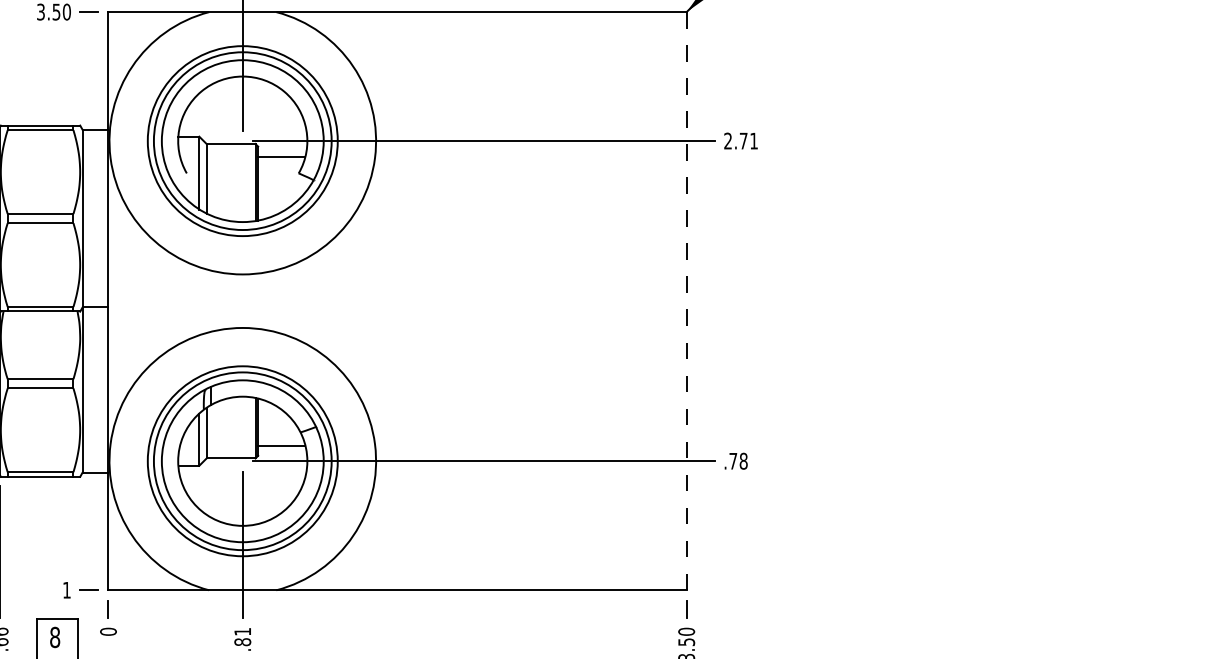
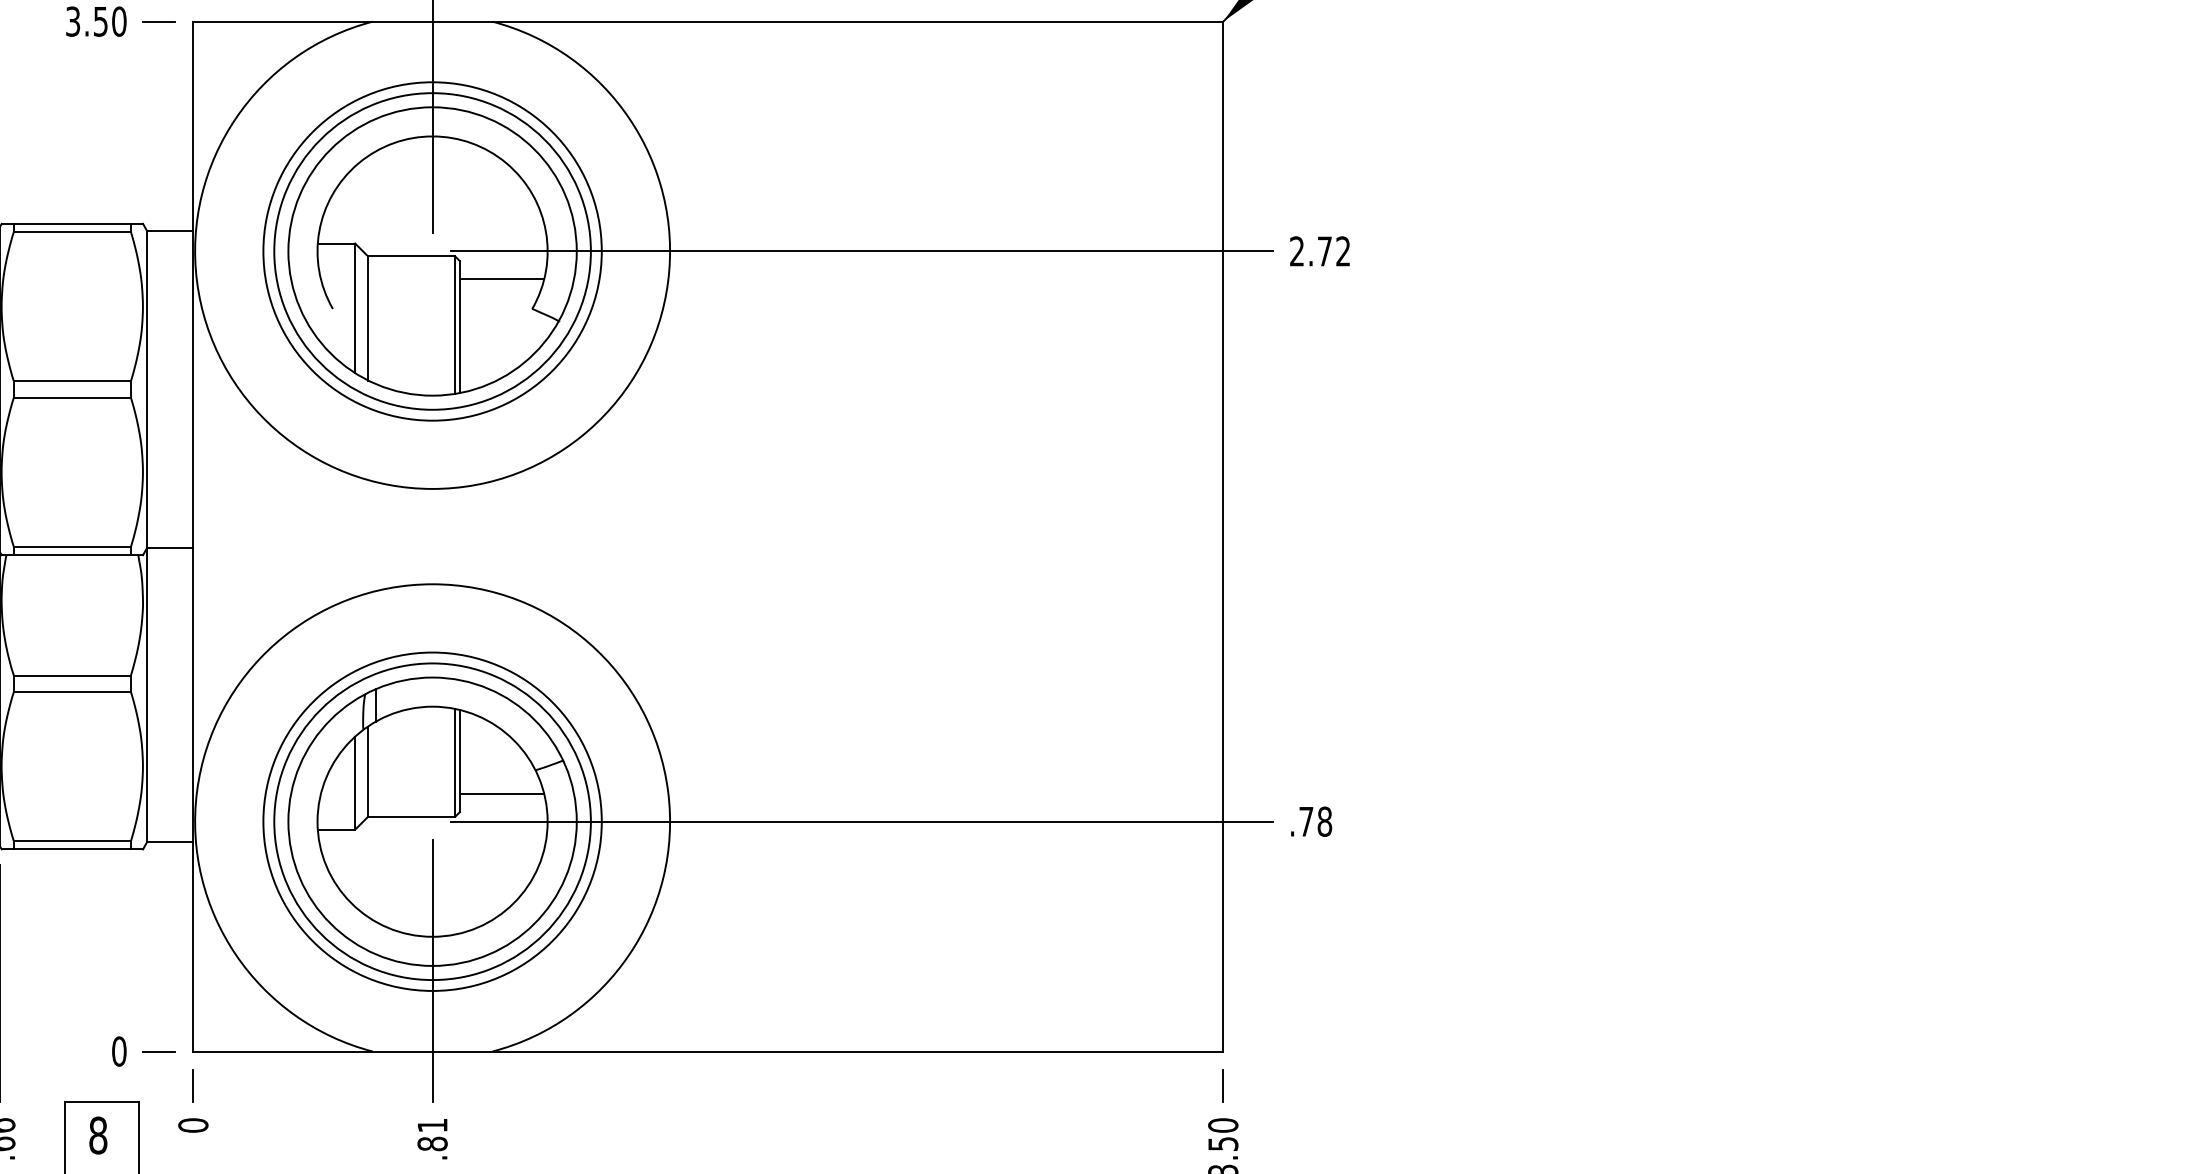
text: (753, 140) -> (1342, 250), 2.71 -> 2.72
line: (686, 300) -> (1222, 535), dashed -> solid
text: (66, 589) -> (118, 1050), 1 -> 0

